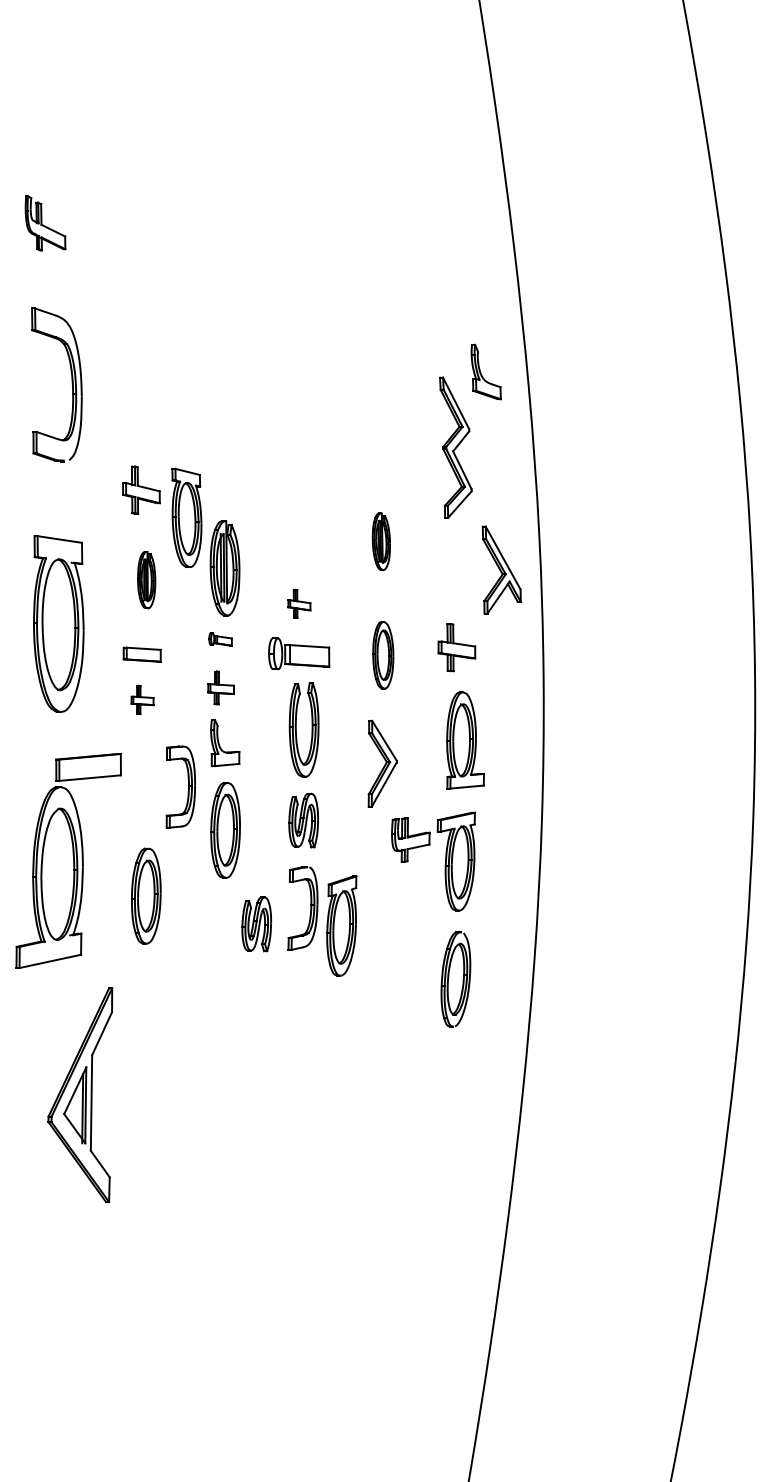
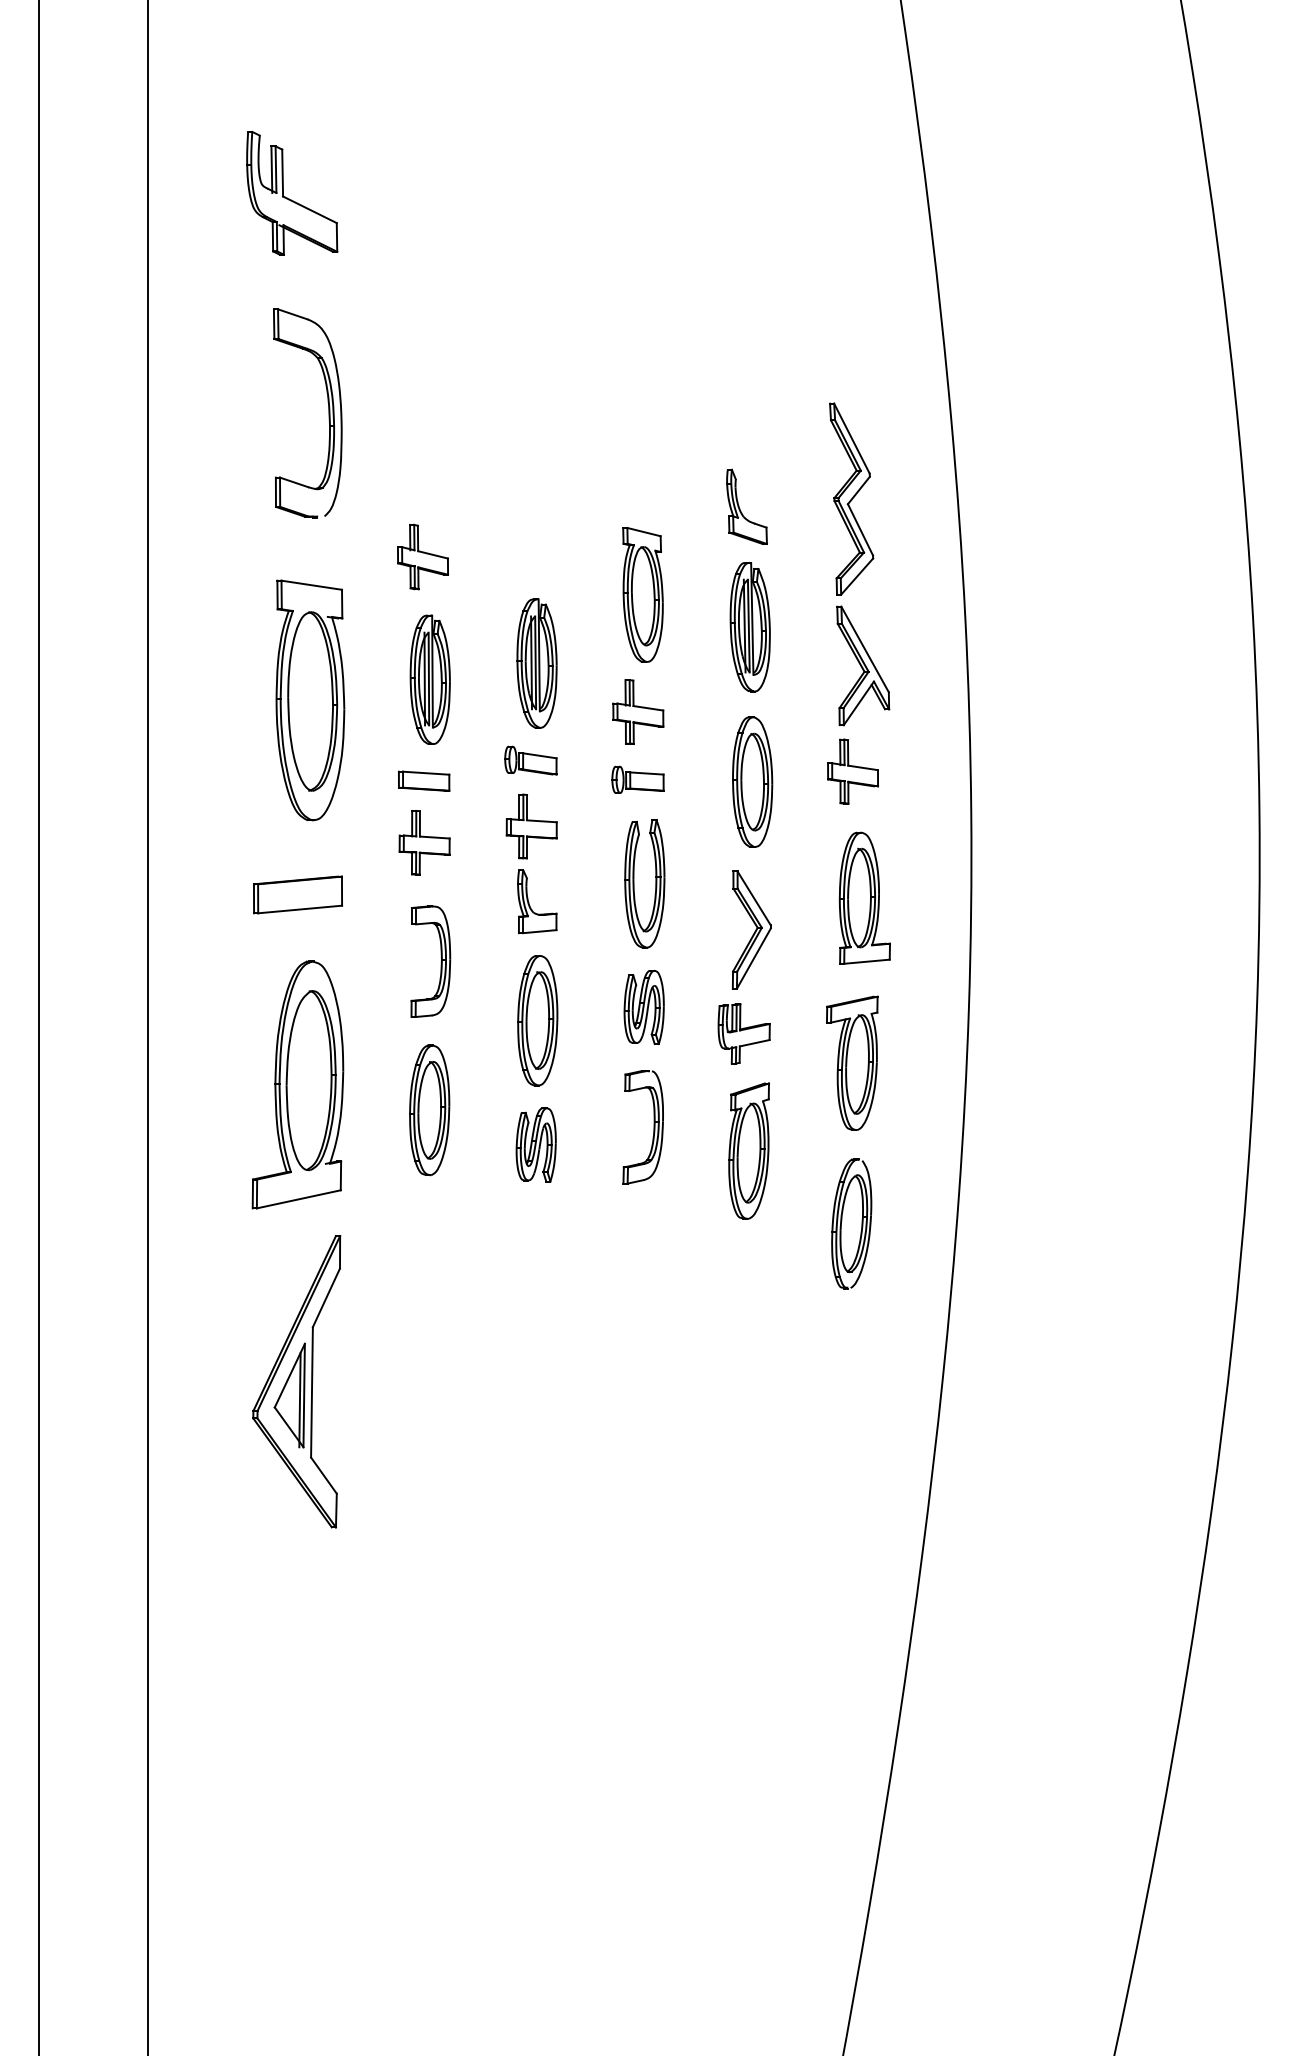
part: (45, 223) -> (292, 193), size x1.67
part: (481, 373) -> (740, 508), moved
part: (186, 517) -> (642, 594), moved
part: (380, 541) -> (749, 627), size x1.67
part: (501, 569) -> (863, 665), moved
part: (146, 580) -> (429, 679), size x1.67
part: (299, 603) -> (638, 711), size x1.67
part: (58, 624) -> (310, 700), moved
part: (220, 639) -> (530, 760), size x1.67
part: (298, 653) -> (637, 779), size x0.62
part: (383, 654) -> (752, 781), size x1.43
part: (221, 687) -> (531, 826), size x1.43
part: (142, 699) -> (424, 842), size x1.67
part: (88, 767) -> (297, 894), moved
part: (187, 788) -> (440, 963), moved
part: (410, 839) -> (743, 1033), moved
part: (256, 924) -> (535, 1144), moved
part: (341, 925) -> (748, 1150), moved
part: (80, 1095) -> (296, 1381), moved

